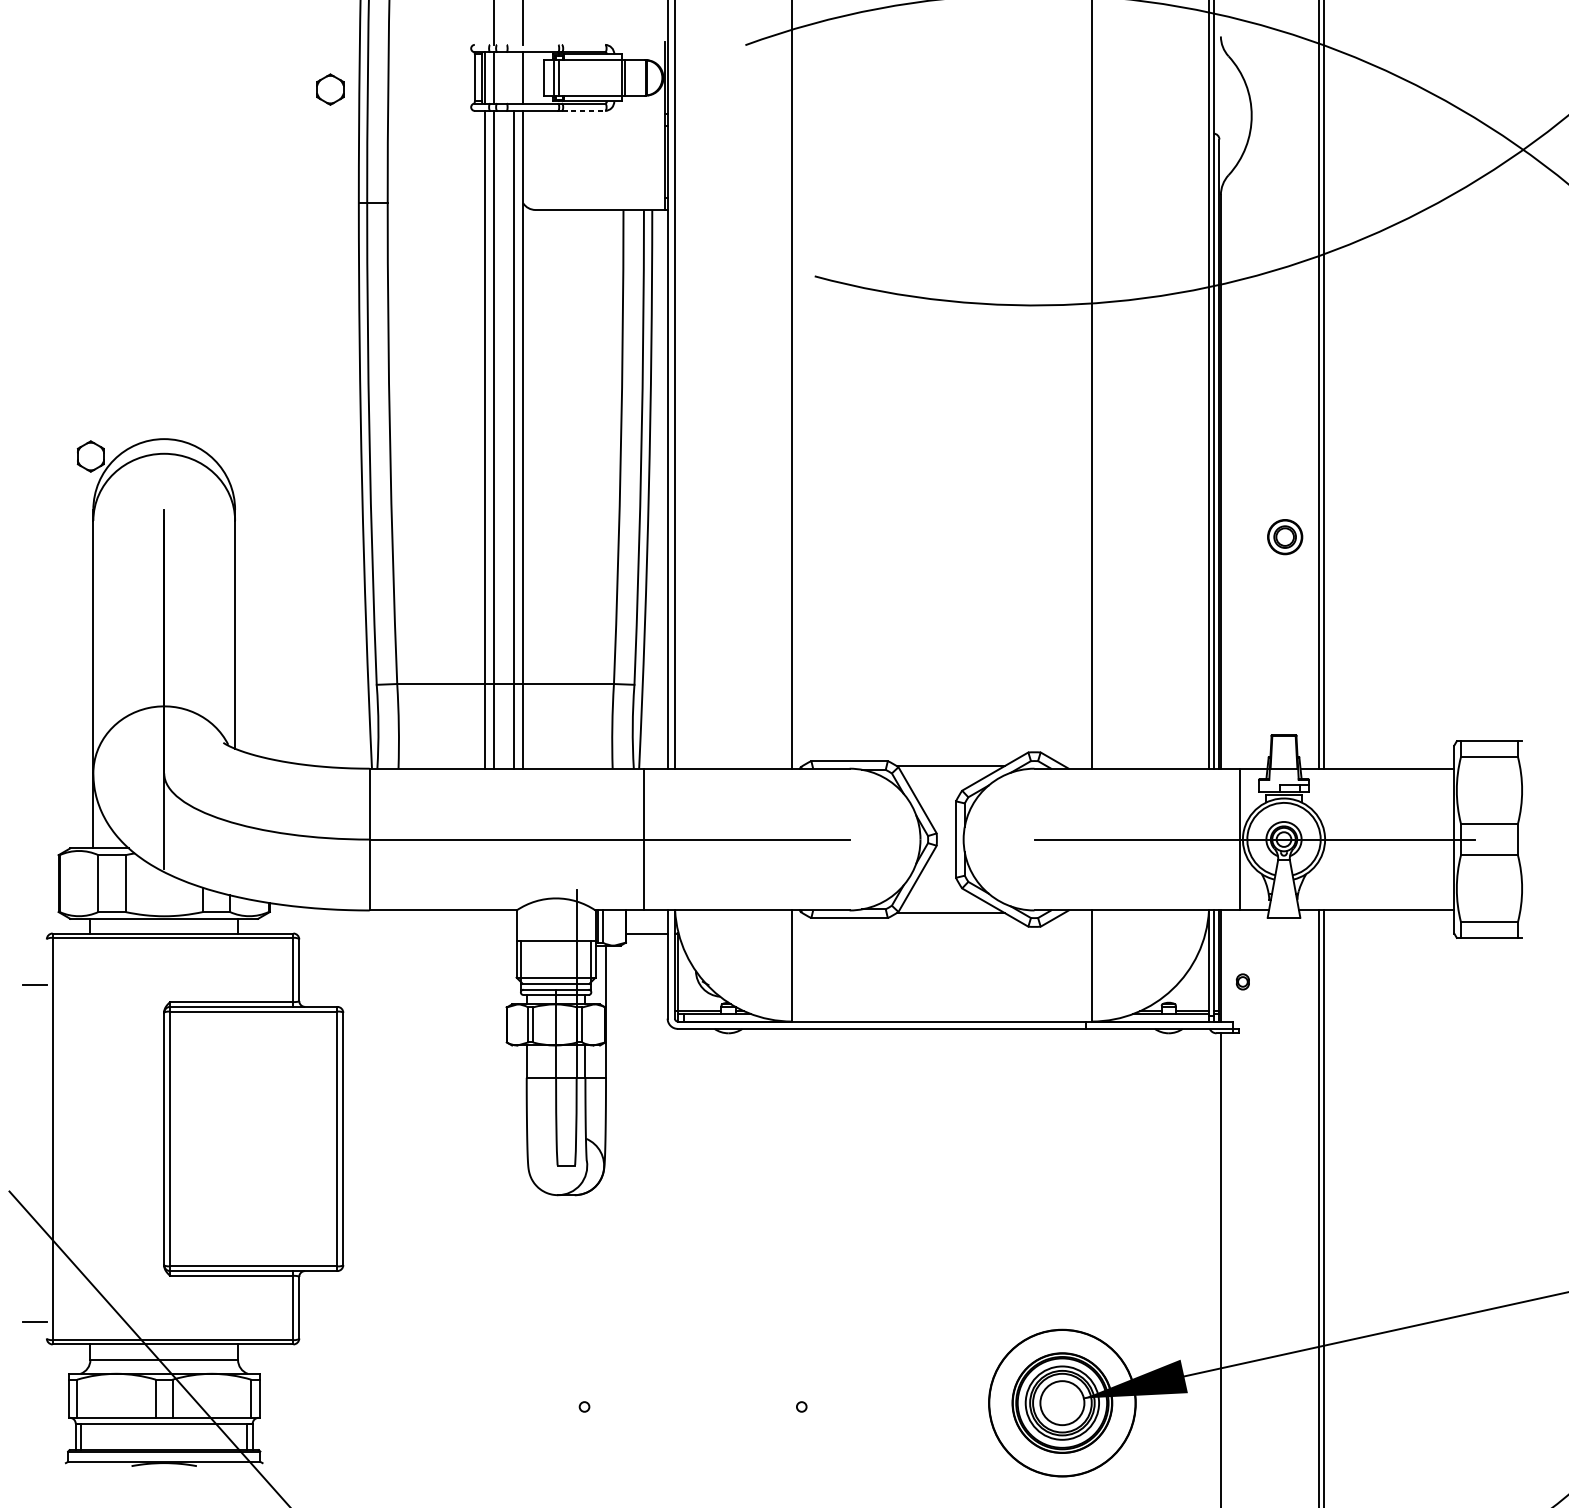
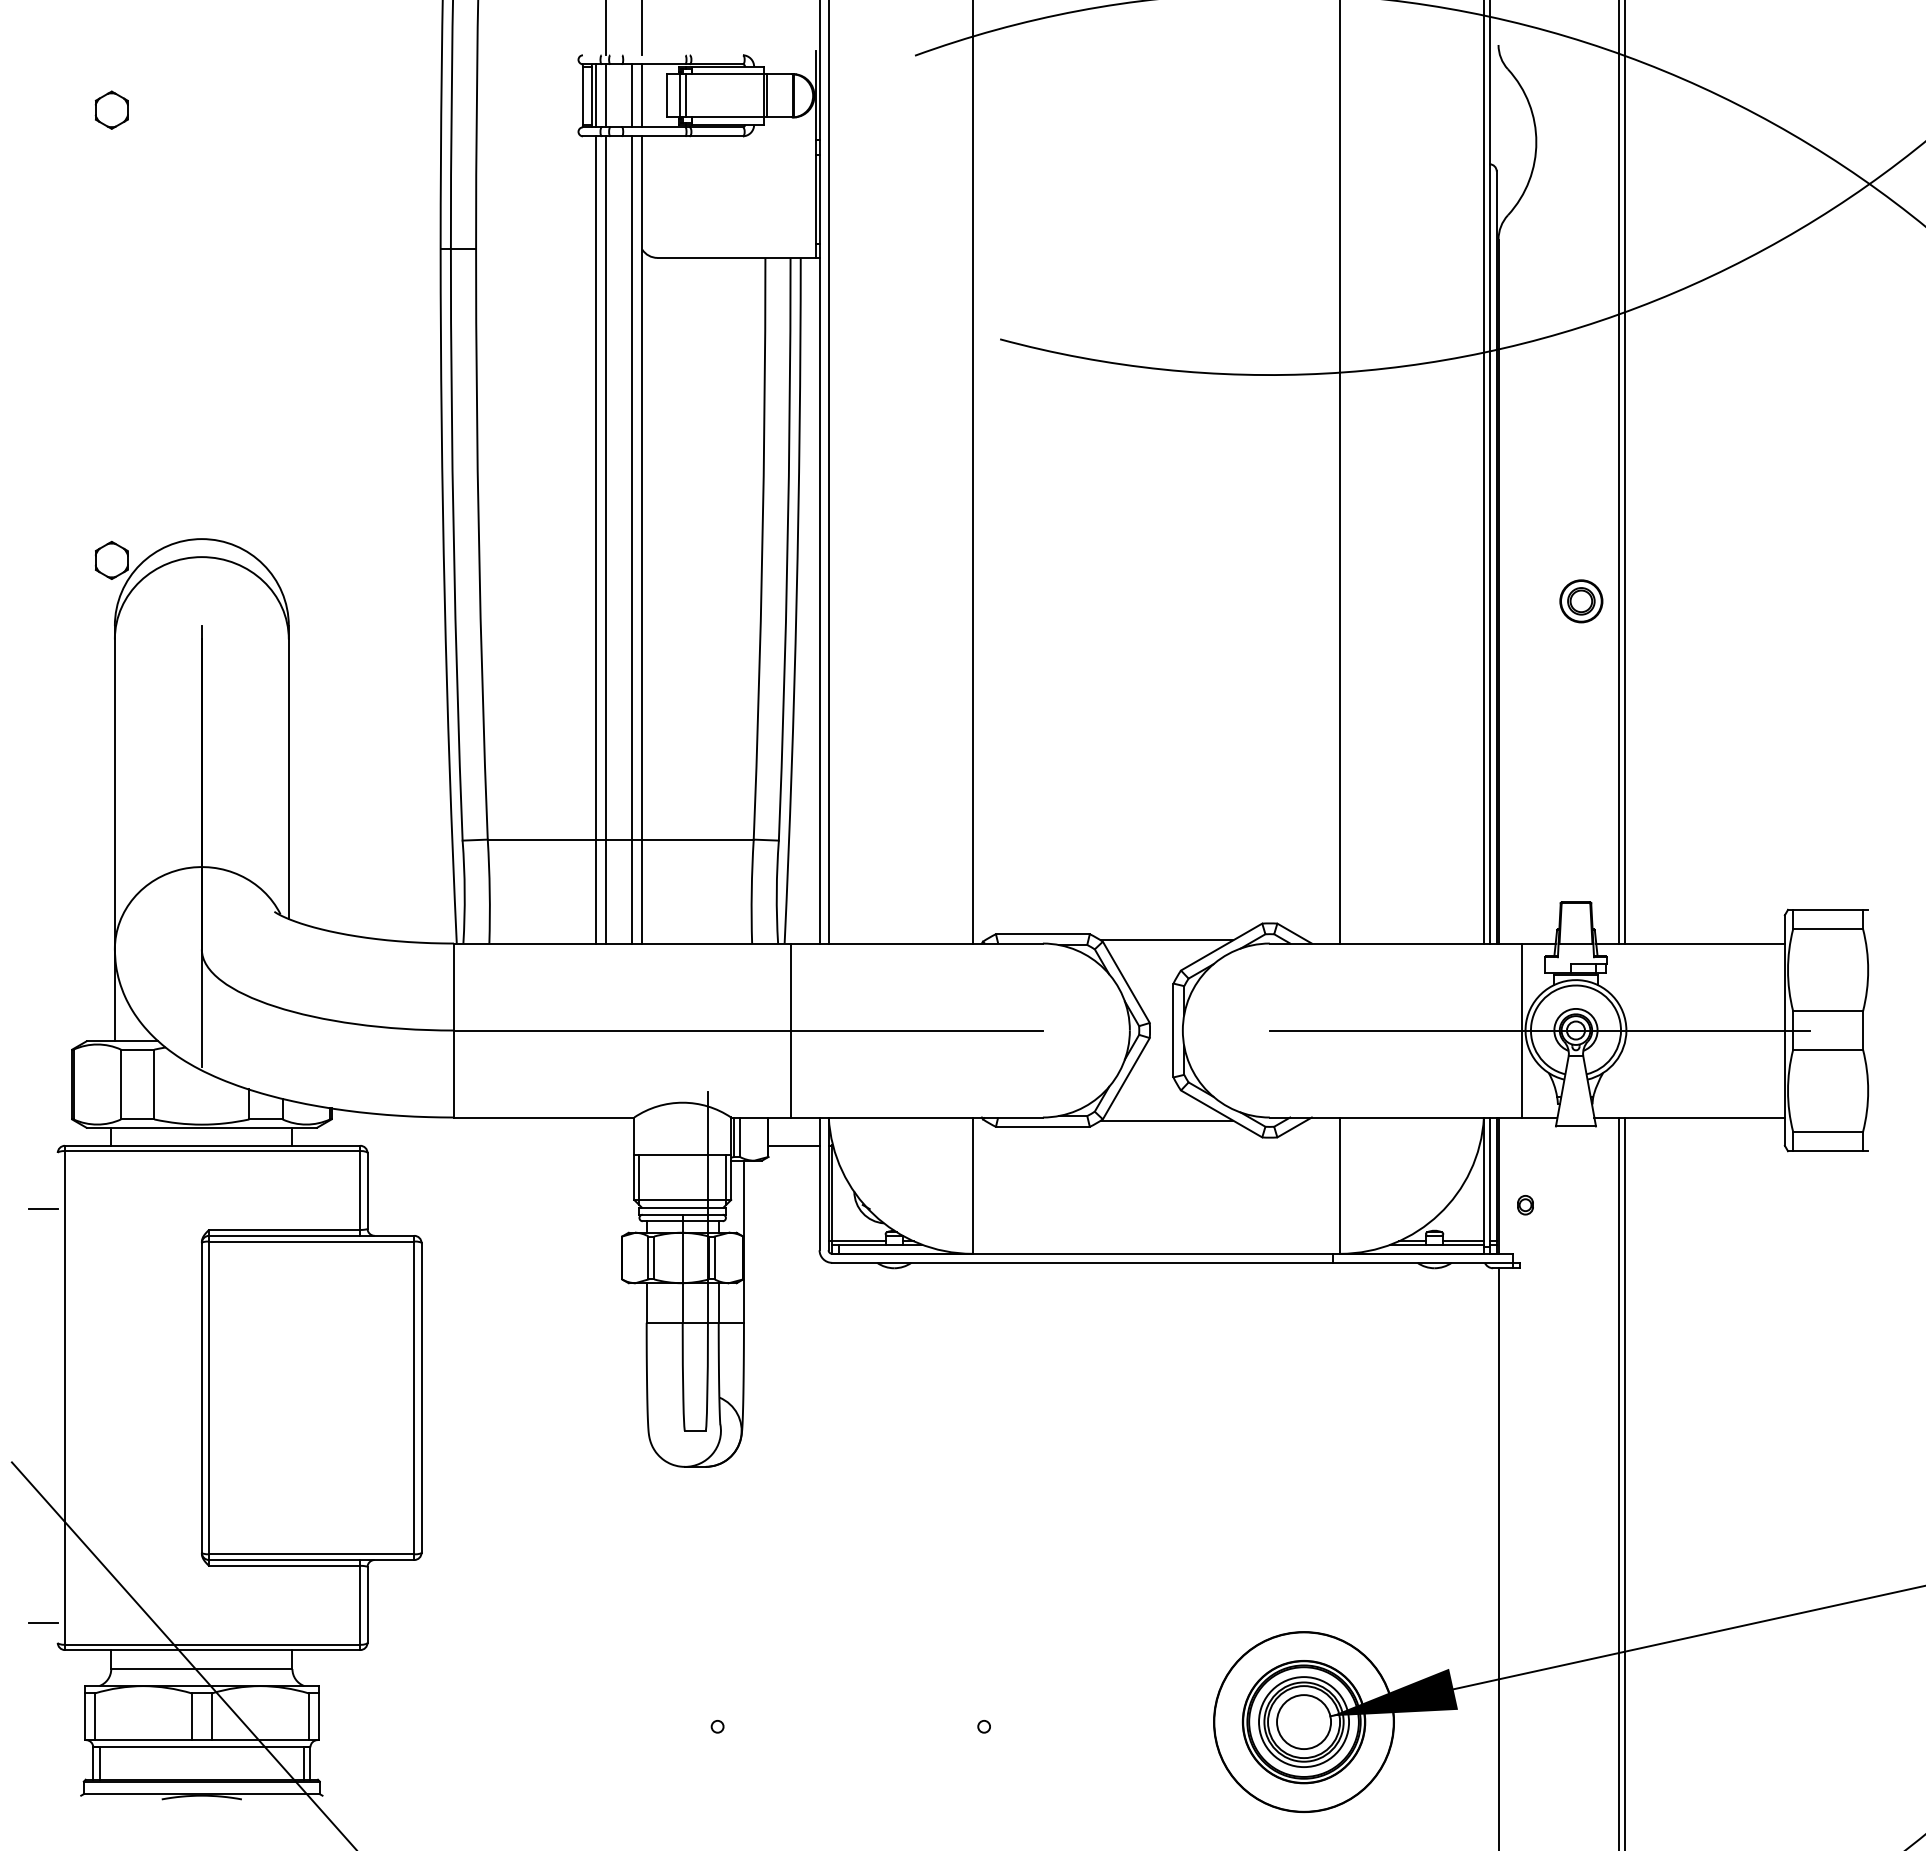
line: (514, 77) -> (631, 95), added
part: (330, 89) -> (111, 109), moved
line: (583, 111) -> (716, 136), dashed -> solid
part: (1285, 537) -> (1581, 601), moved

